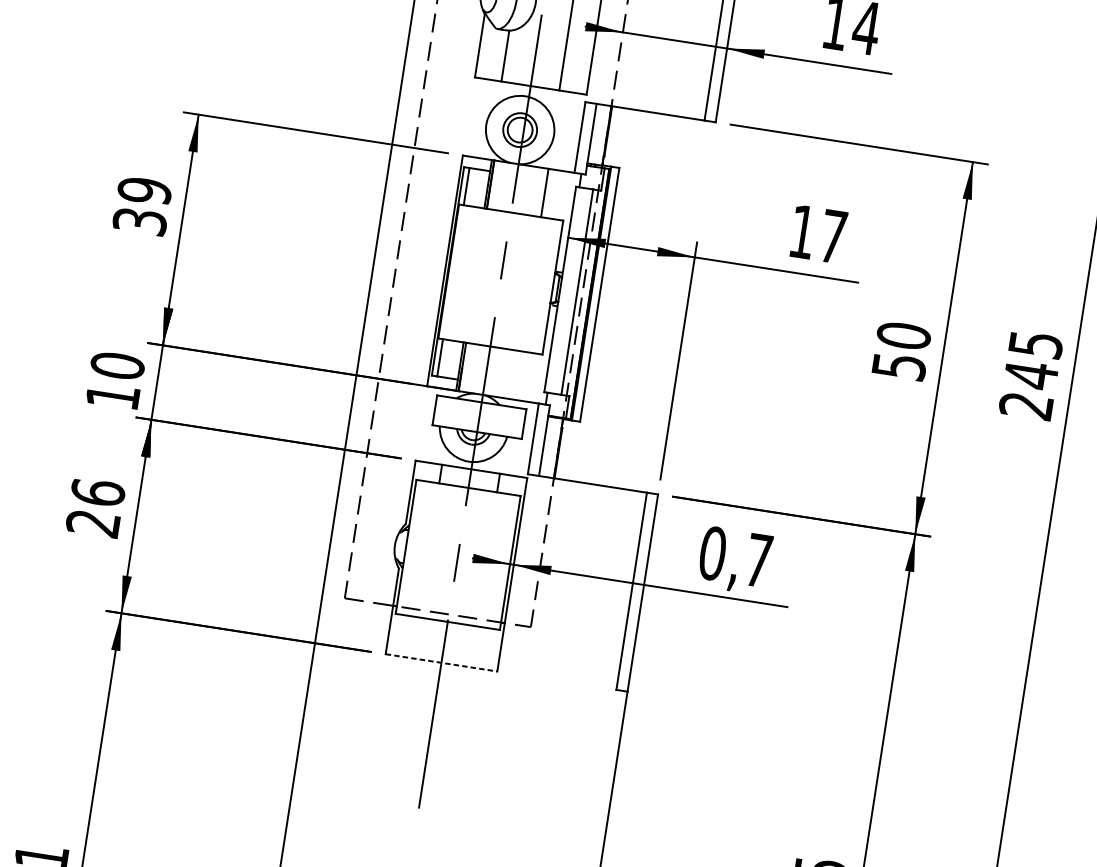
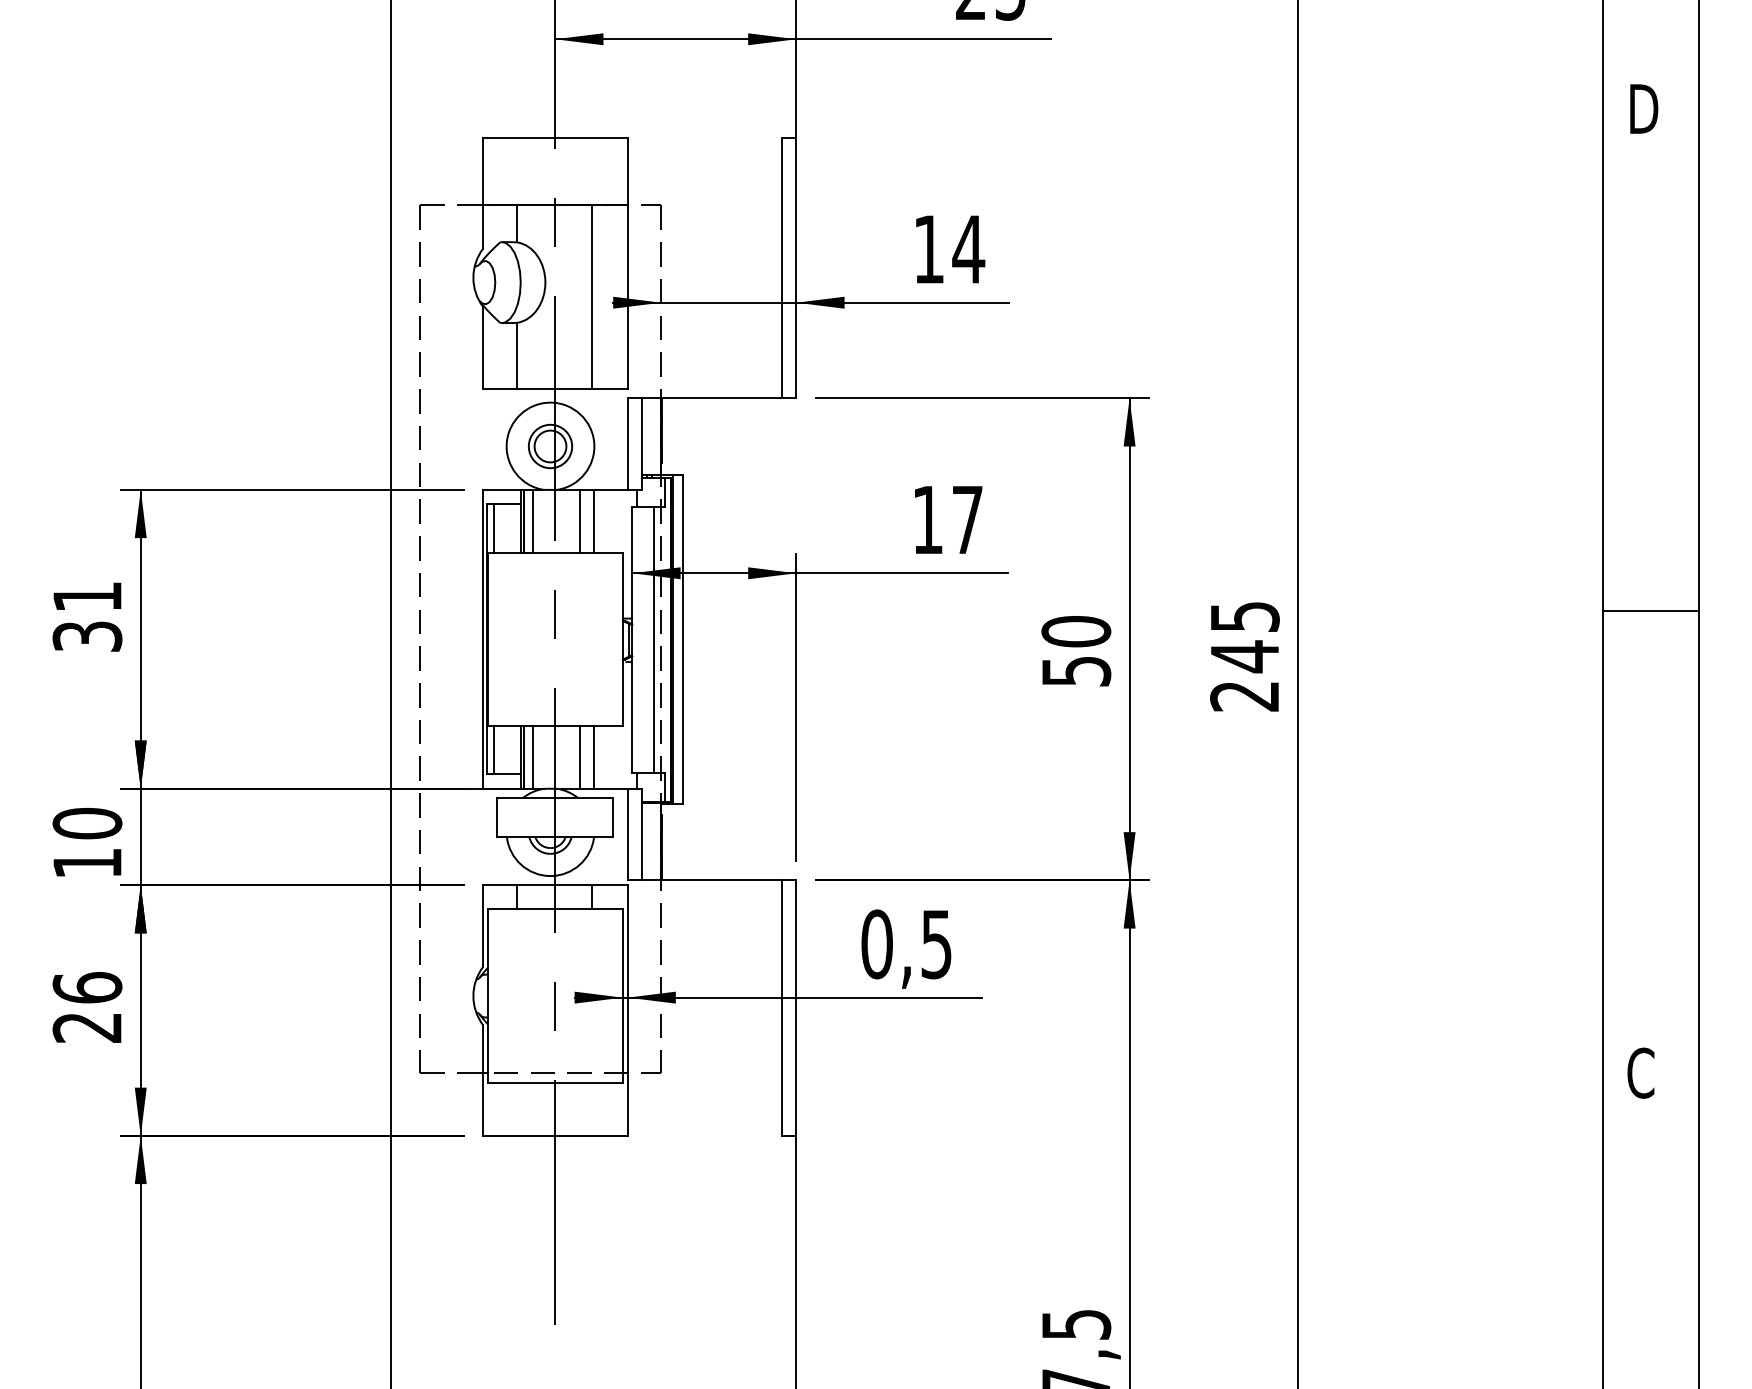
line: (498, 185) -> (533, 520), added
text: (144, 190) -> (87, 596), 39 -> 31
line: (533, 190) -> (579, 520), added
line: (469, 368) -> (533, 757), added
line: (505, 373) -> (579, 757), added
line: (516, 375) -> (594, 757), added
text: (758, 560) -> (936, 944), 0,7 -> 0,5
line: (441, 662) -> (555, 1135), dashed -> solid

